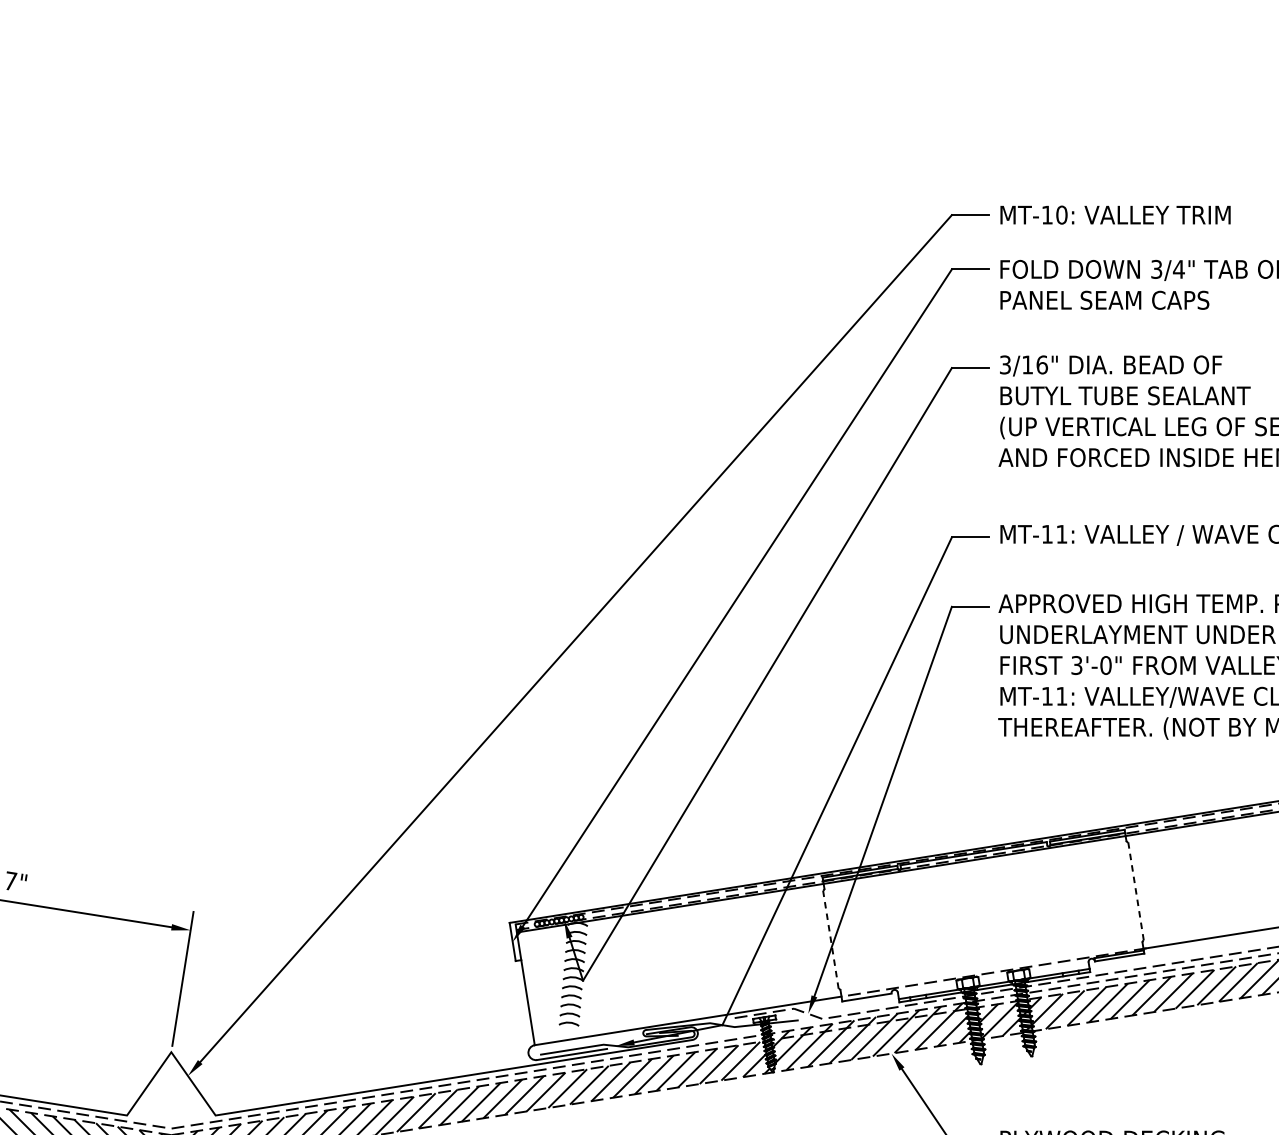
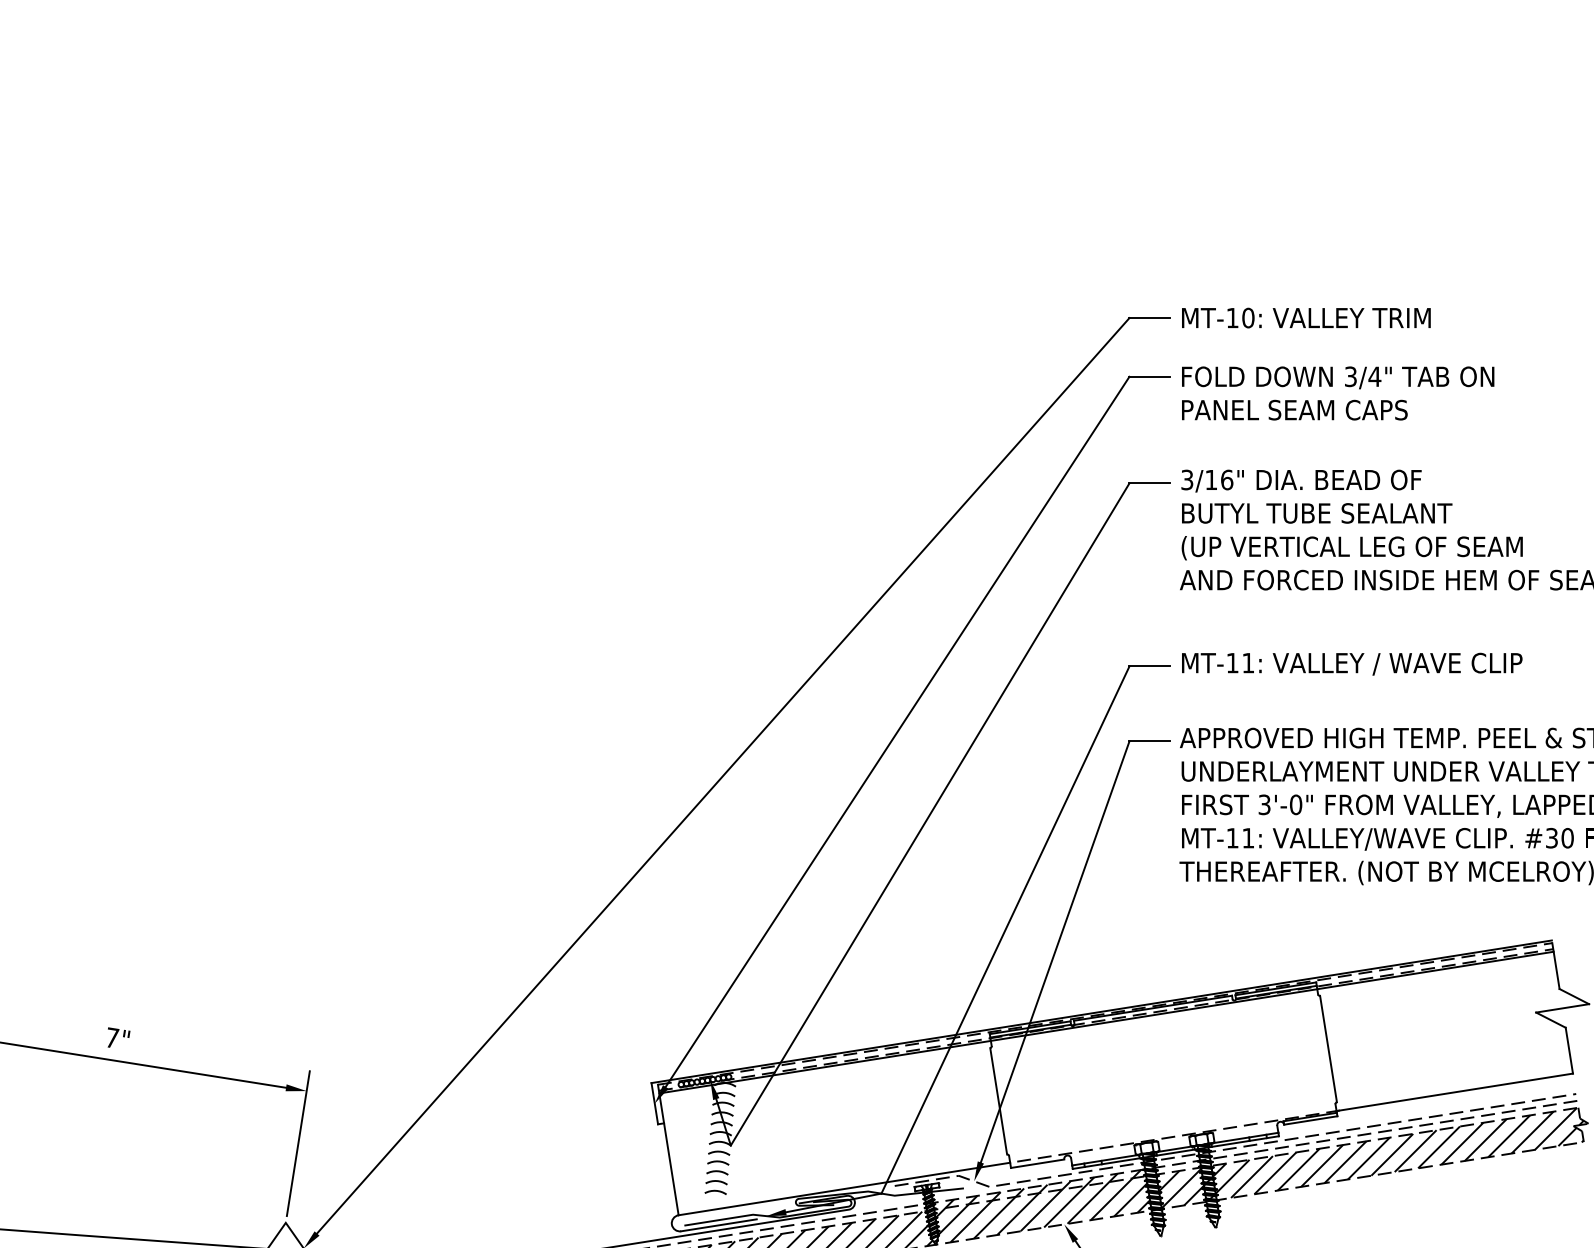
line: (1136, 891) -> (1328, 1049), dashed -> solid
line: (830, 939) -> (998, 1101), dashed -> solid

